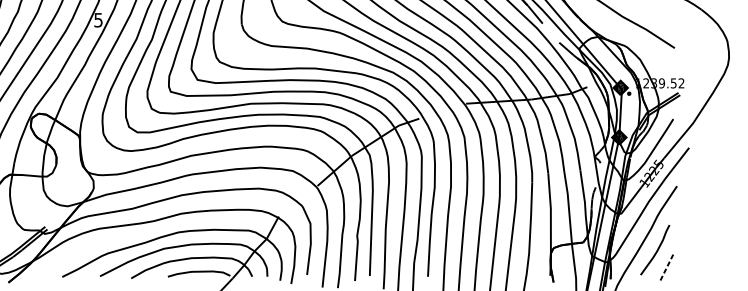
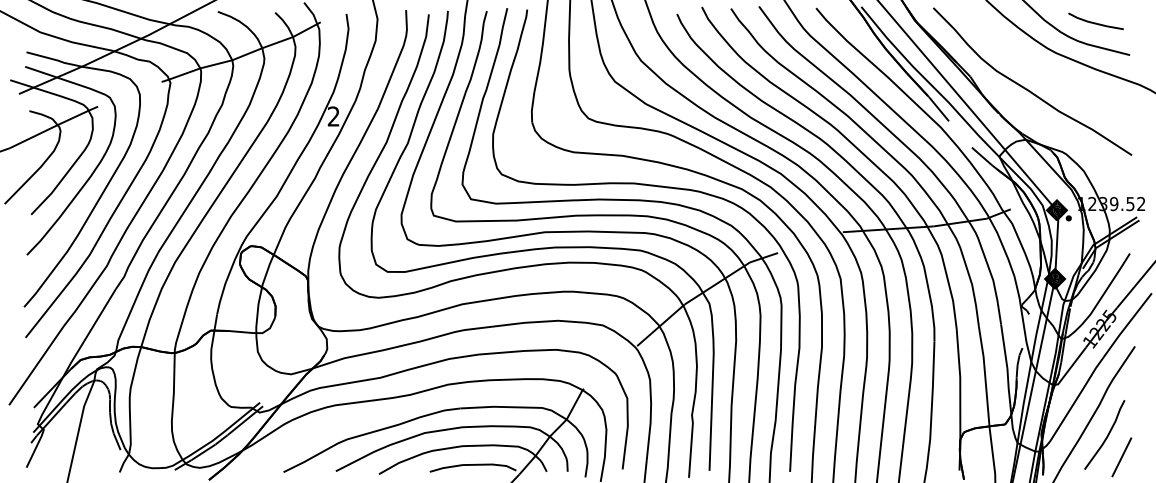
text: (98, 20) -> (333, 116), 5 -> 2
line: (667, 265) -> (1122, 456), dashed -> solid

